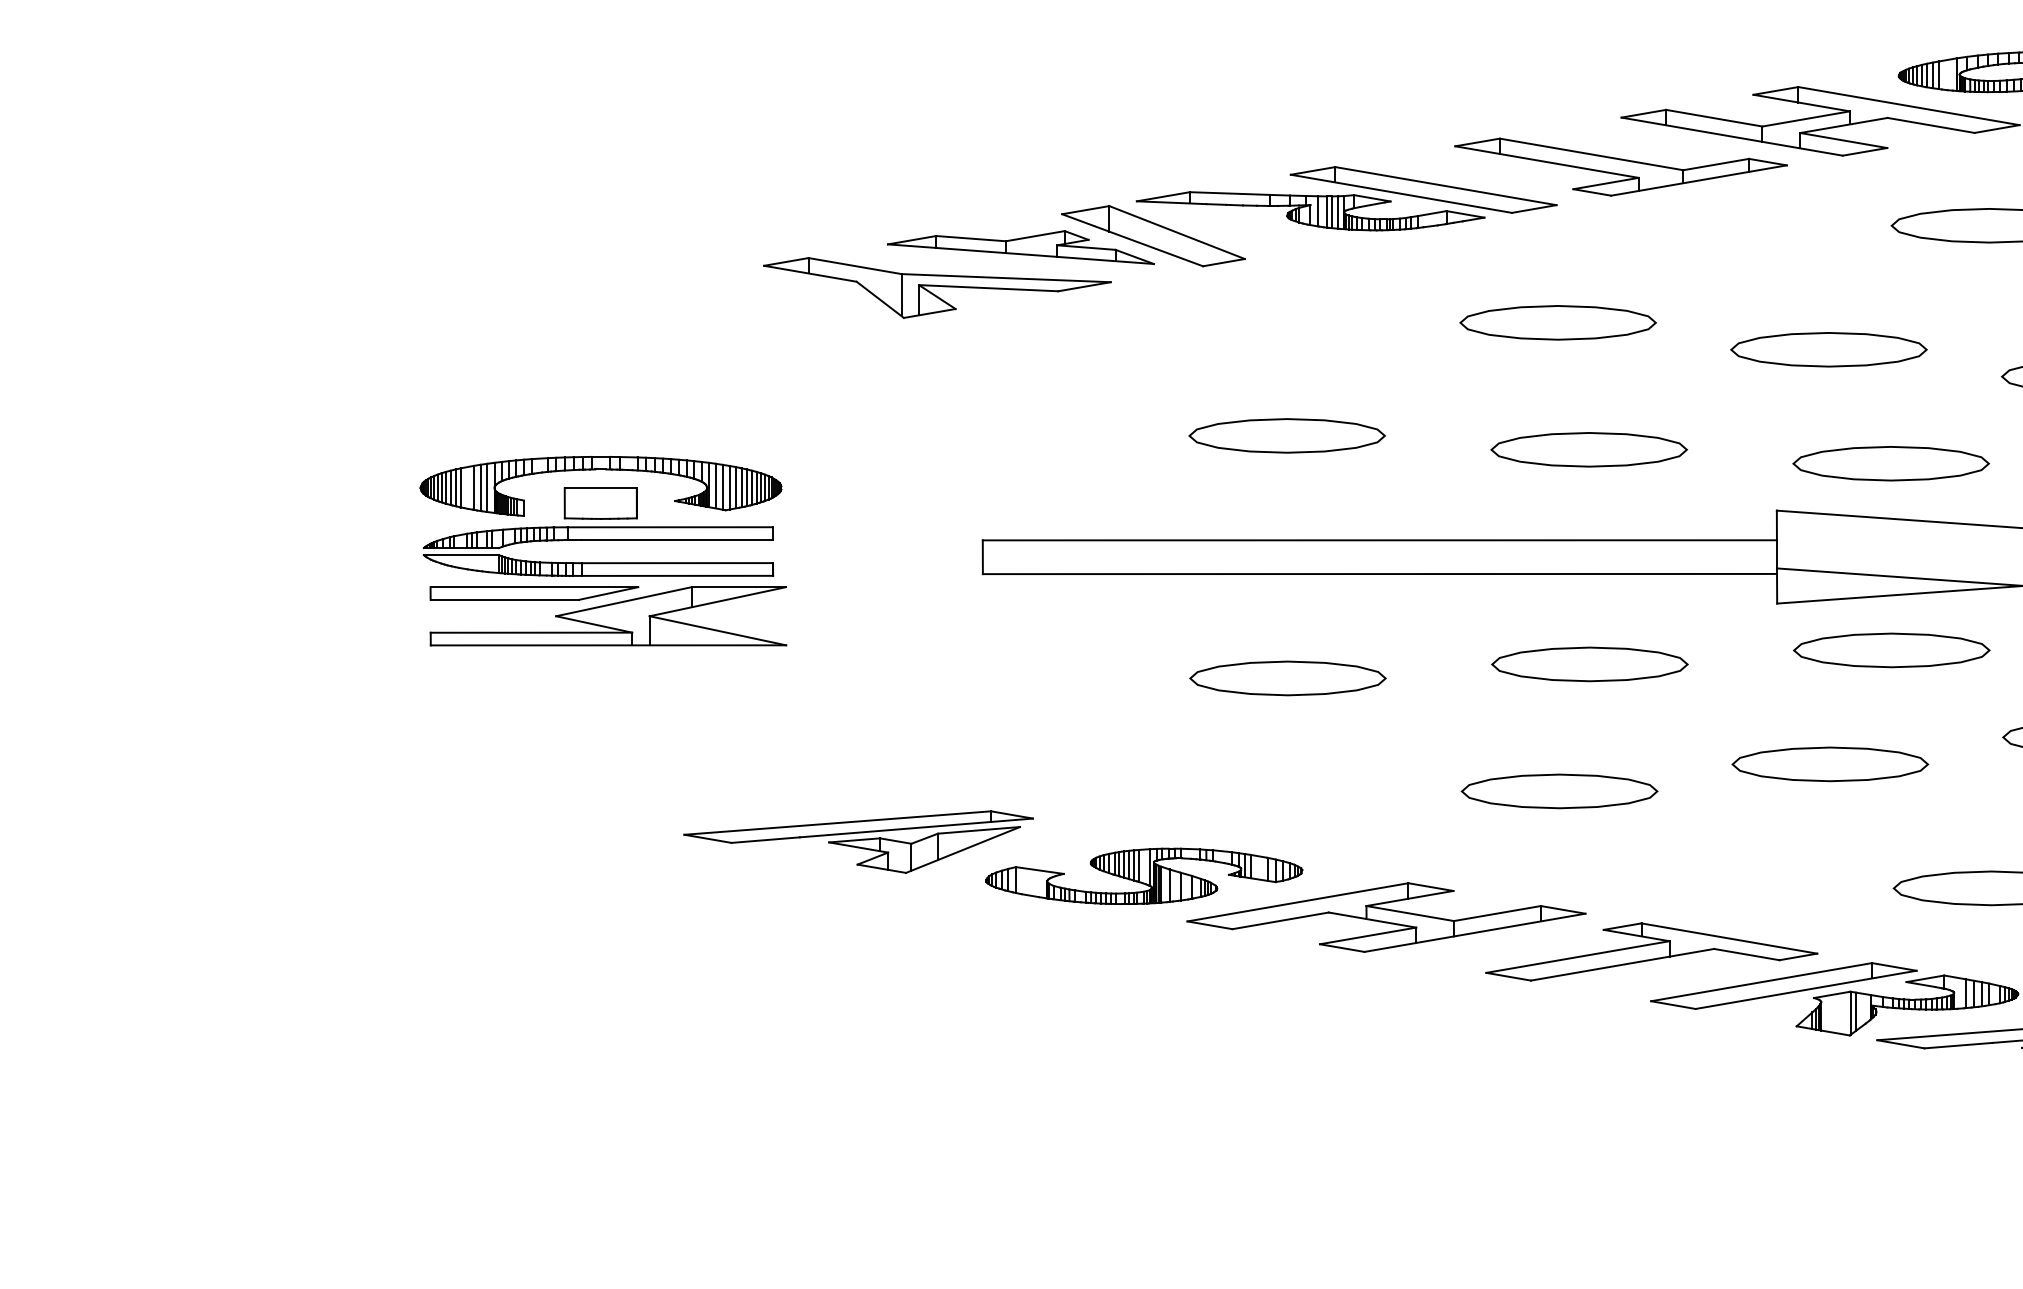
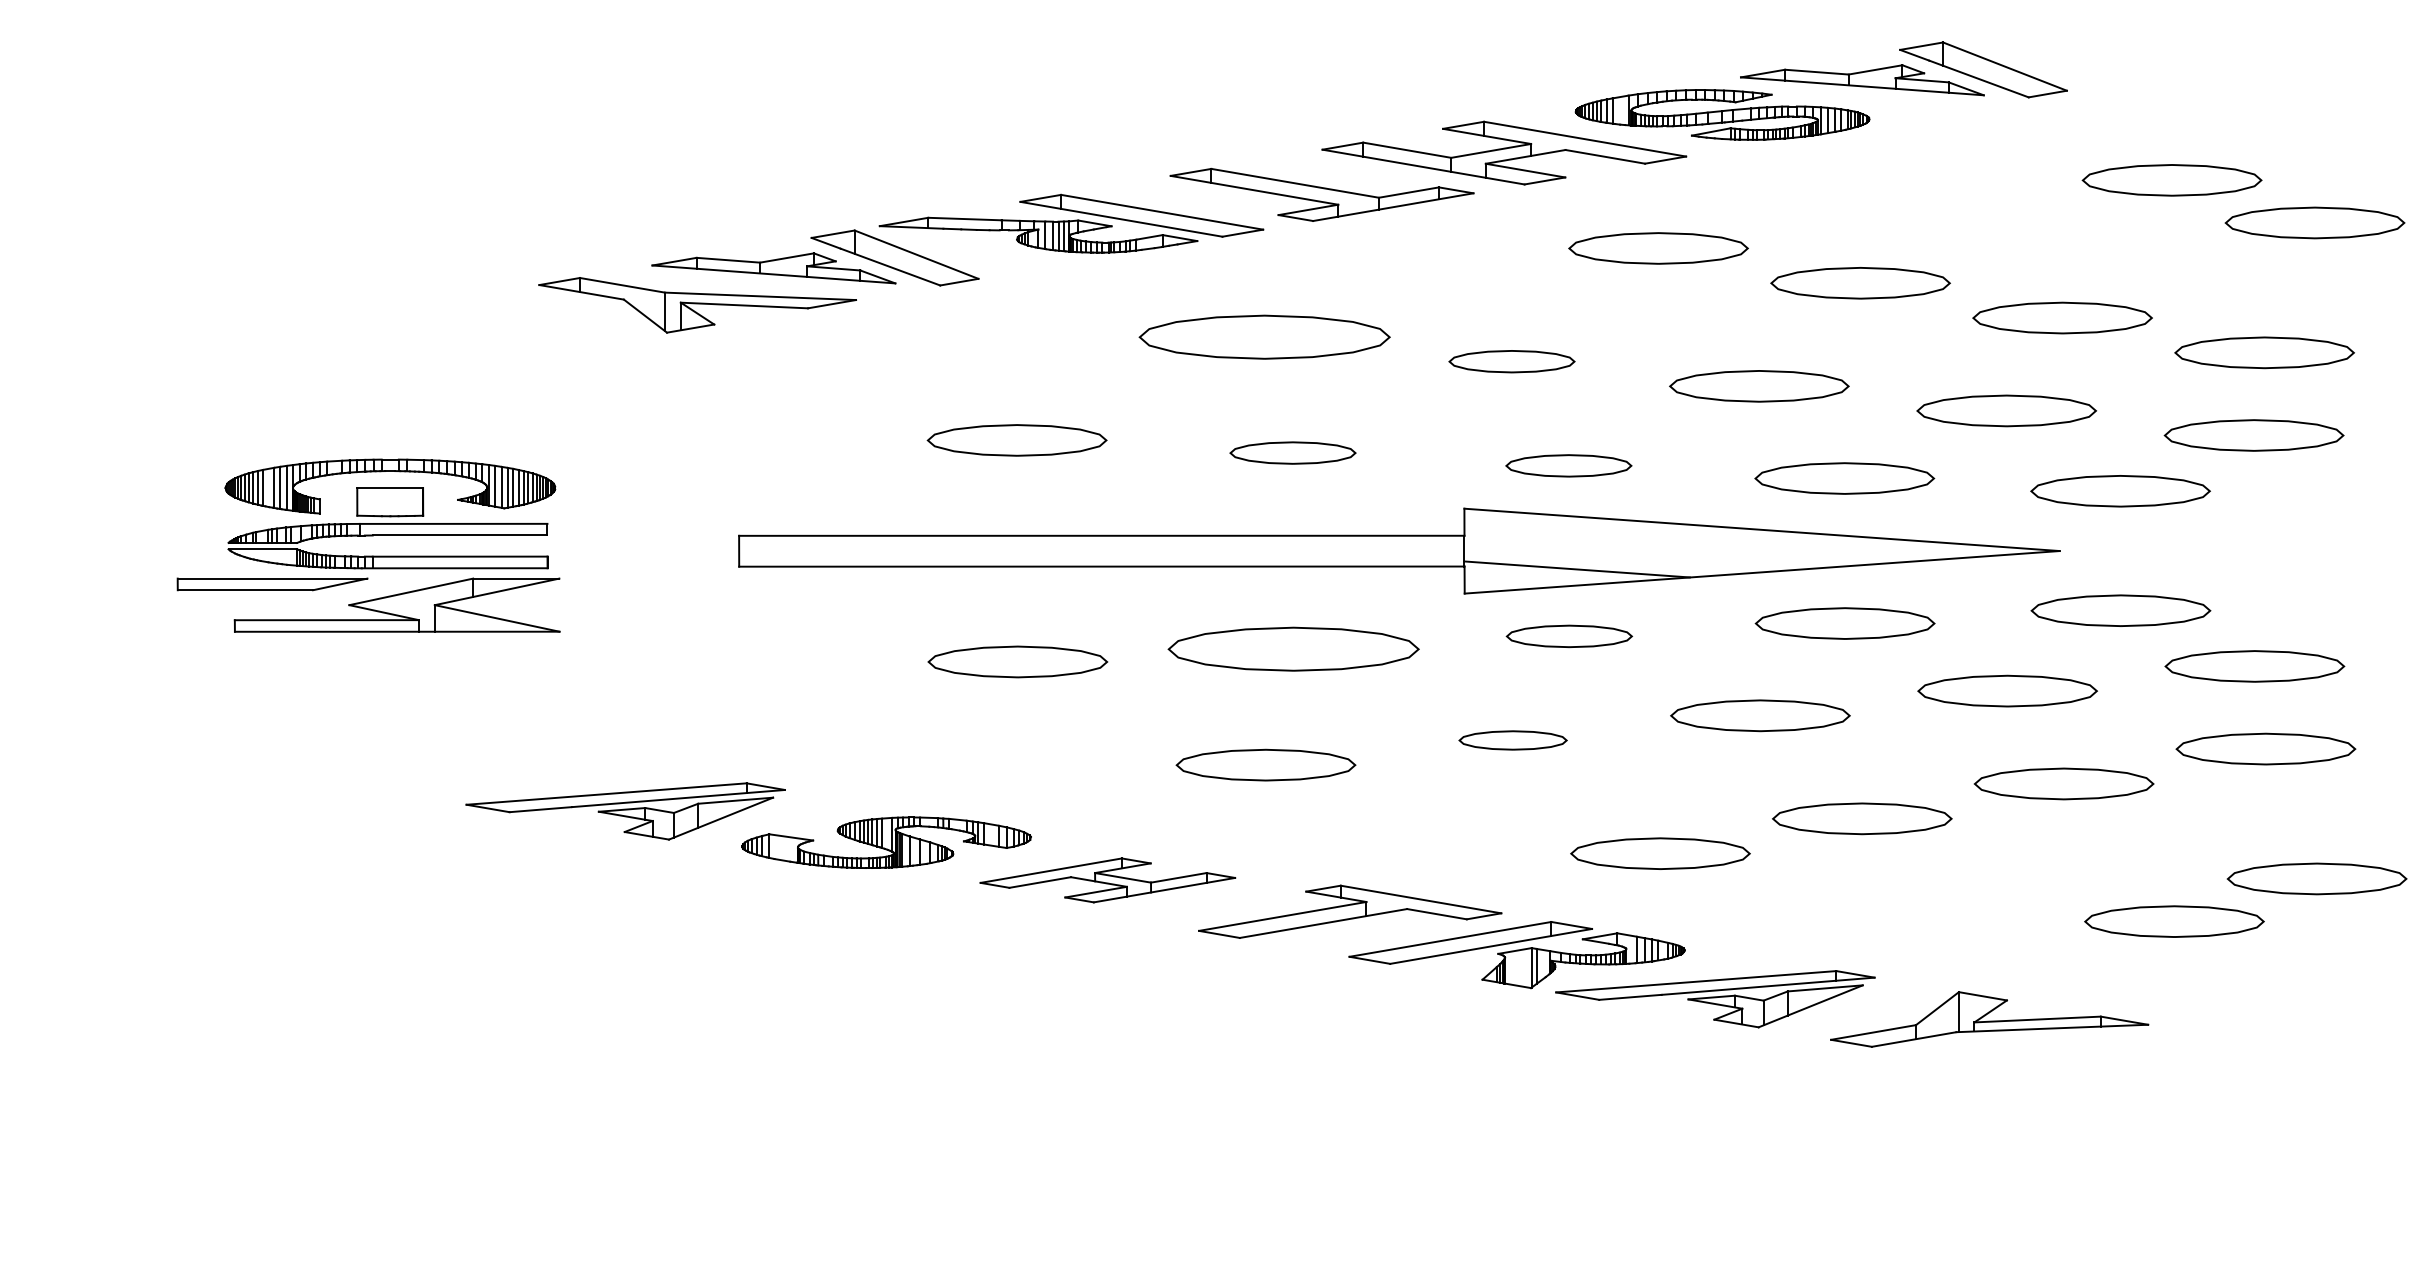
part: (1557, 322) -> (1264, 336), size x1.4
part: (1828, 349) -> (1511, 361), size x0.7
part: (1588, 449) -> (1292, 452), size x0.7
part: (1890, 463) -> (1568, 465), size x0.7
part: (534, 593) -> (272, 584), moved
part: (1891, 650) -> (1569, 636), size x0.7
part: (1589, 663) -> (1293, 648), size x1.4
part: (1829, 764) -> (1512, 740), size x0.6
part: (1386, 917) -> (1107, 880), size x0.7

